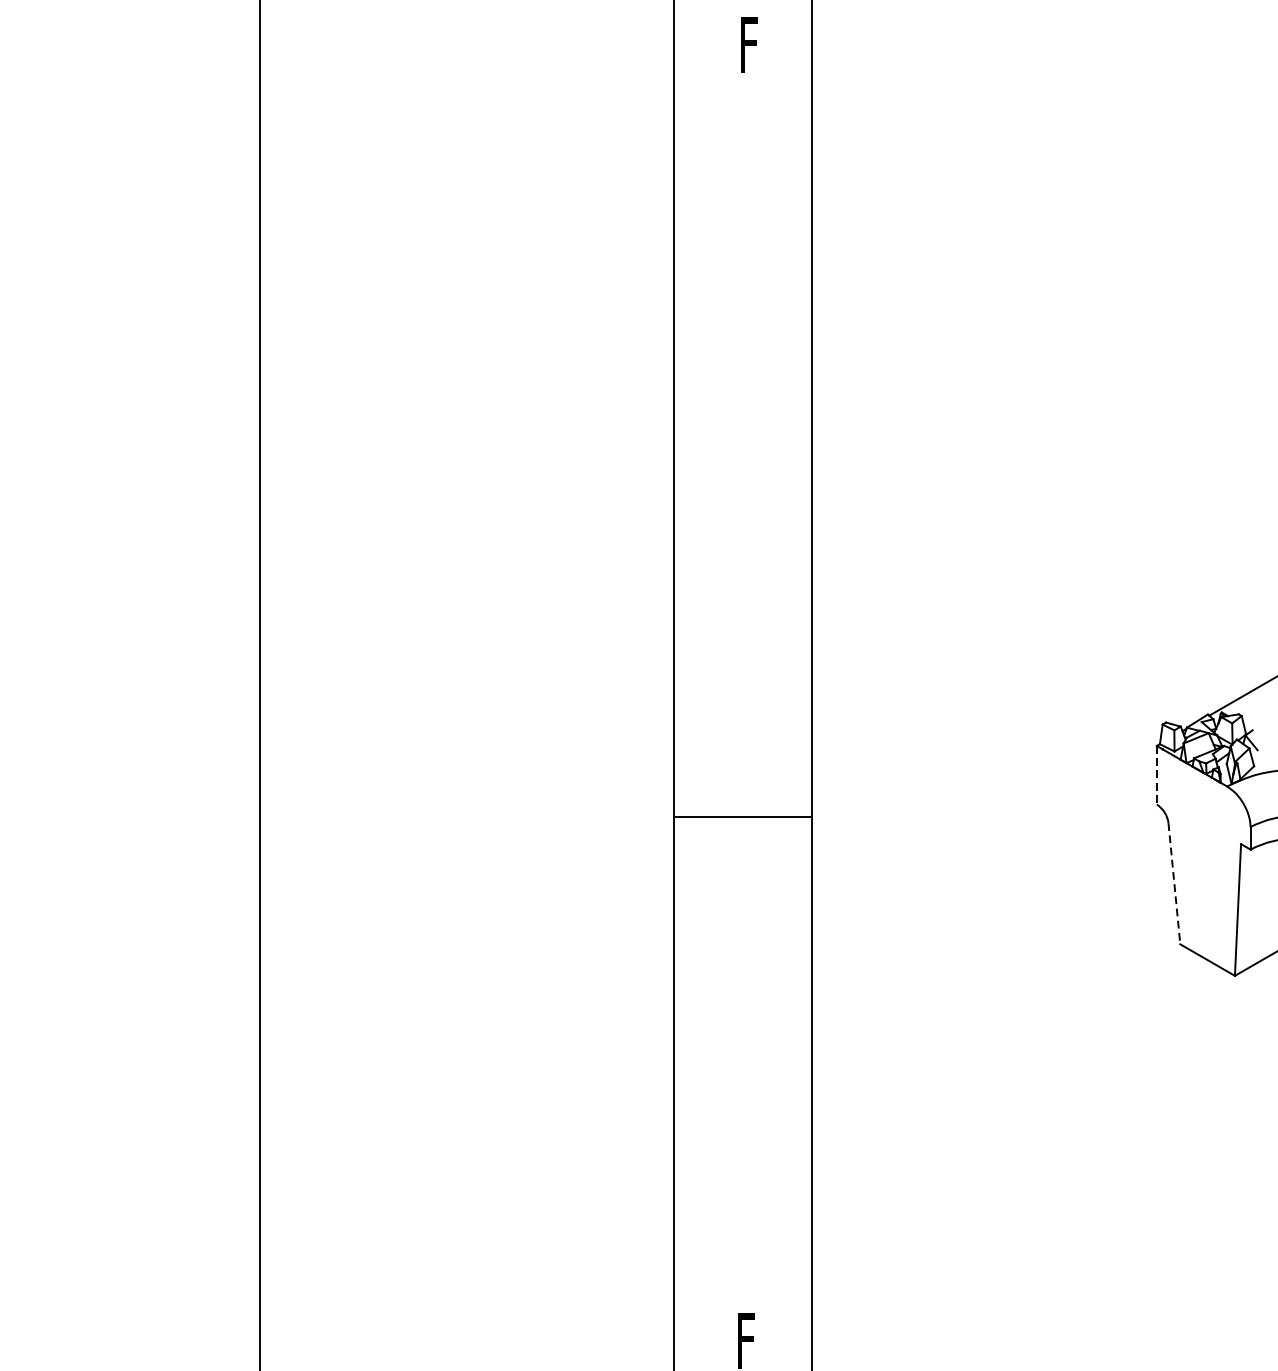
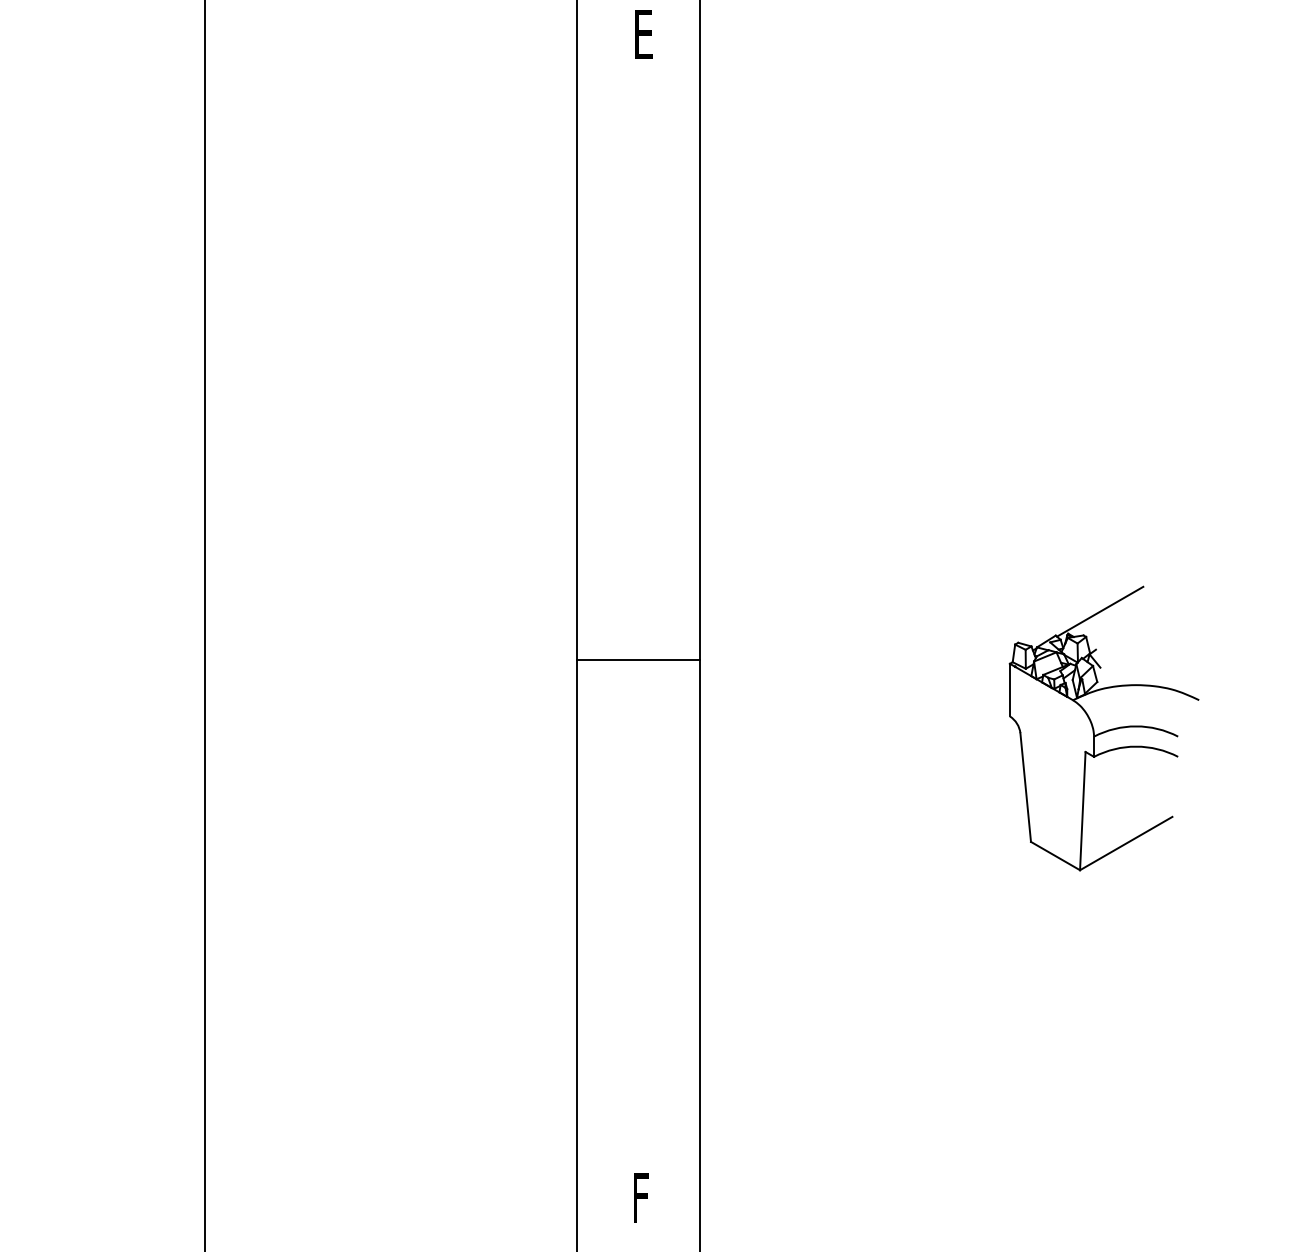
text: (748, 45) -> (643, 34), F -> E
line: (1156, 775) -> (1009, 690), dashed -> solid
line: (743, 816) -> (638, 659), moved
line: (1174, 883) -> (1025, 787), dashed -> solid

